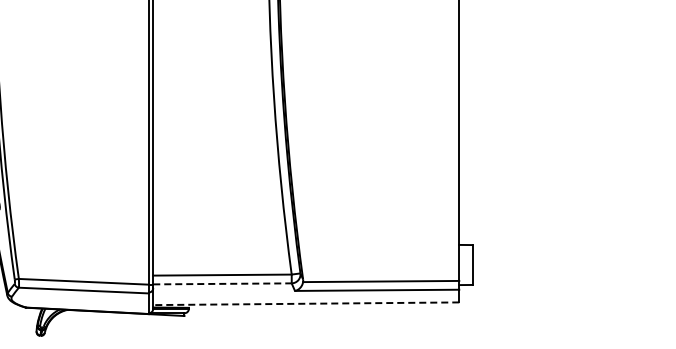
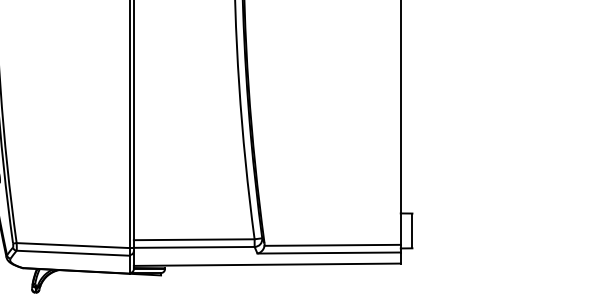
line: (222, 283) -> (194, 247), dashed -> solid
line: (305, 303) -> (266, 264), dashed -> solid

